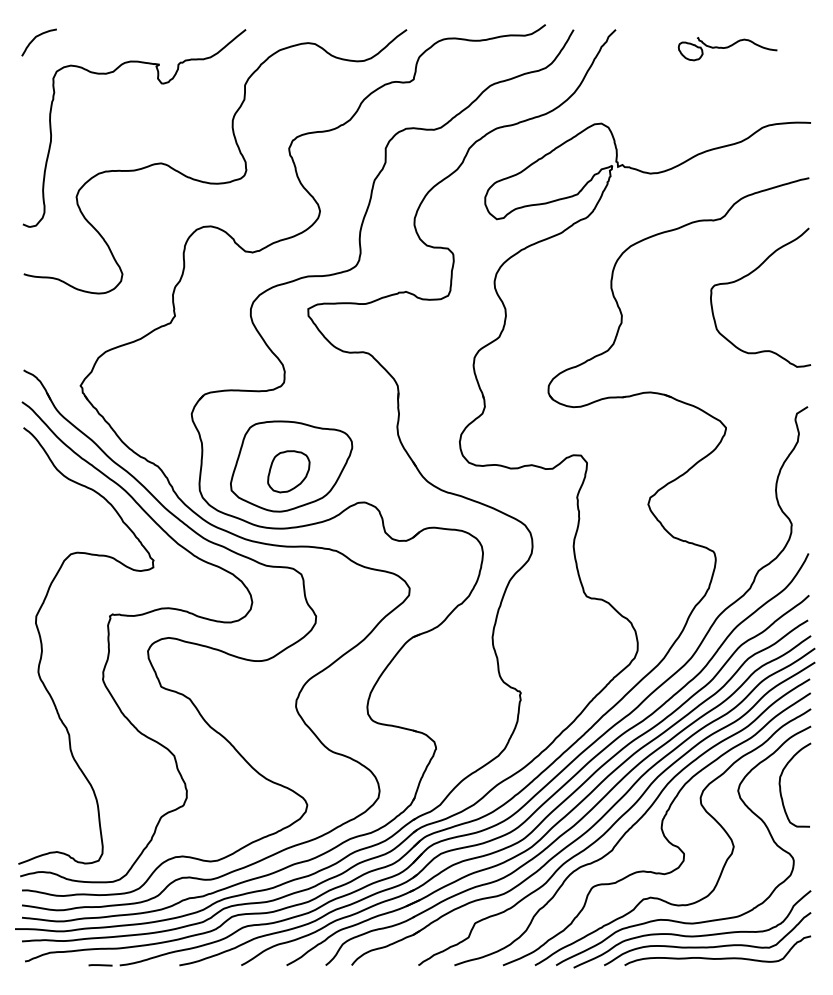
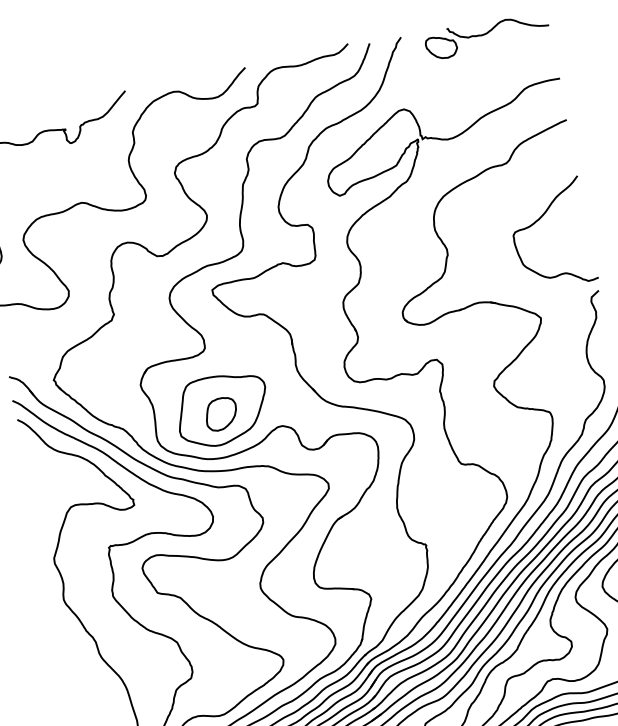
part: (727, 48) -> (486, 35), size x1.67
curve: (749, 275) -> (539, 219), moved

